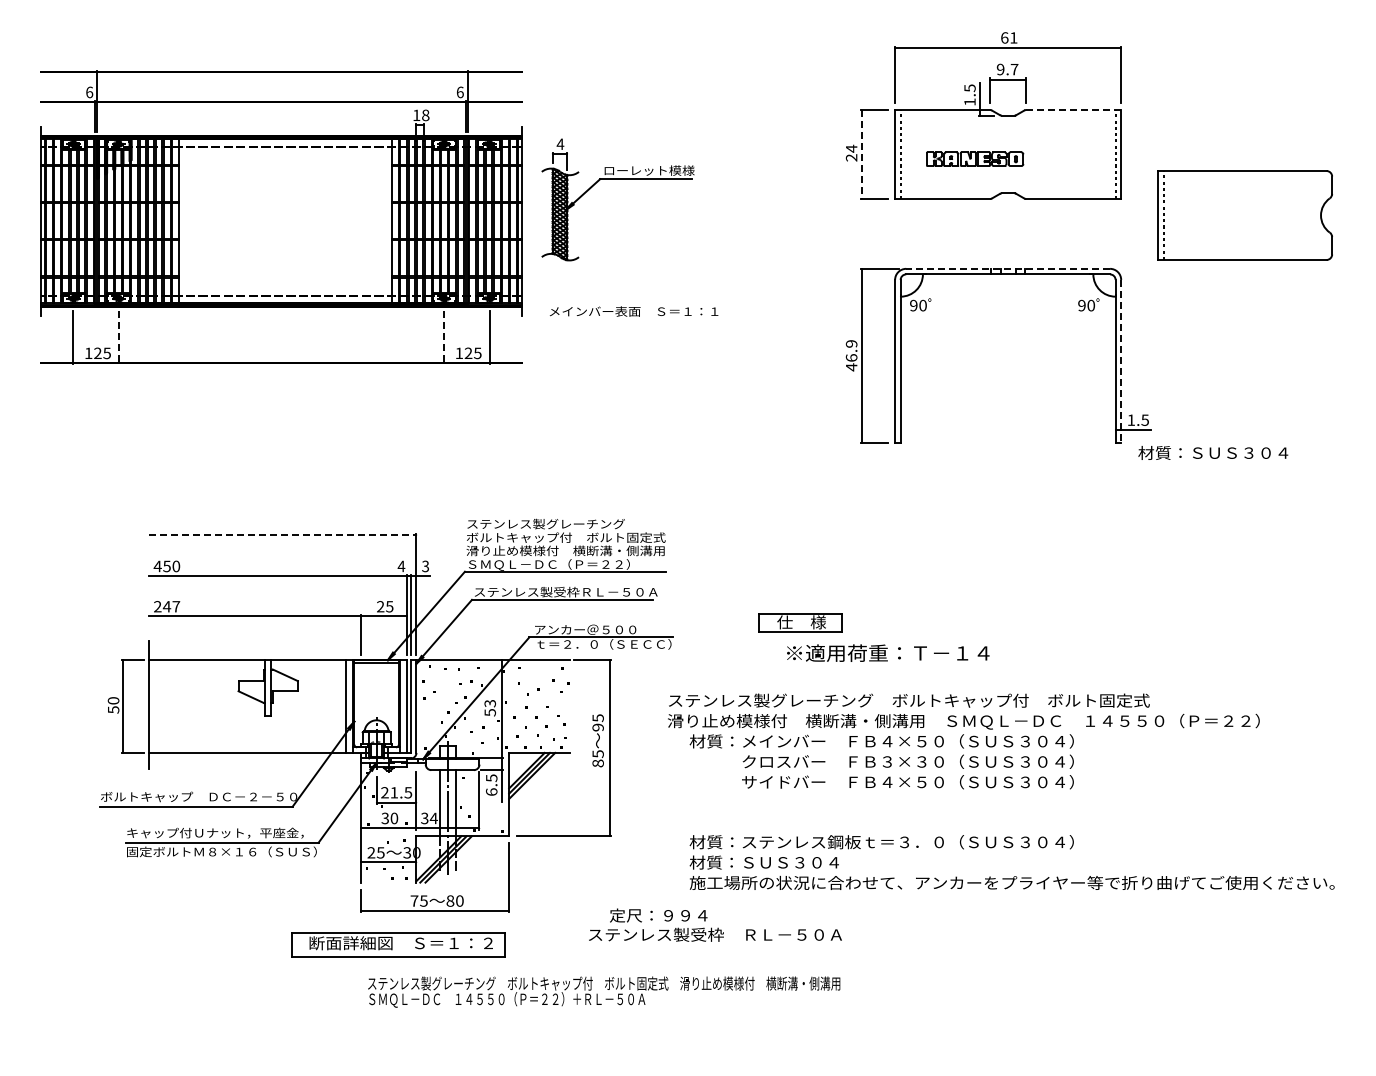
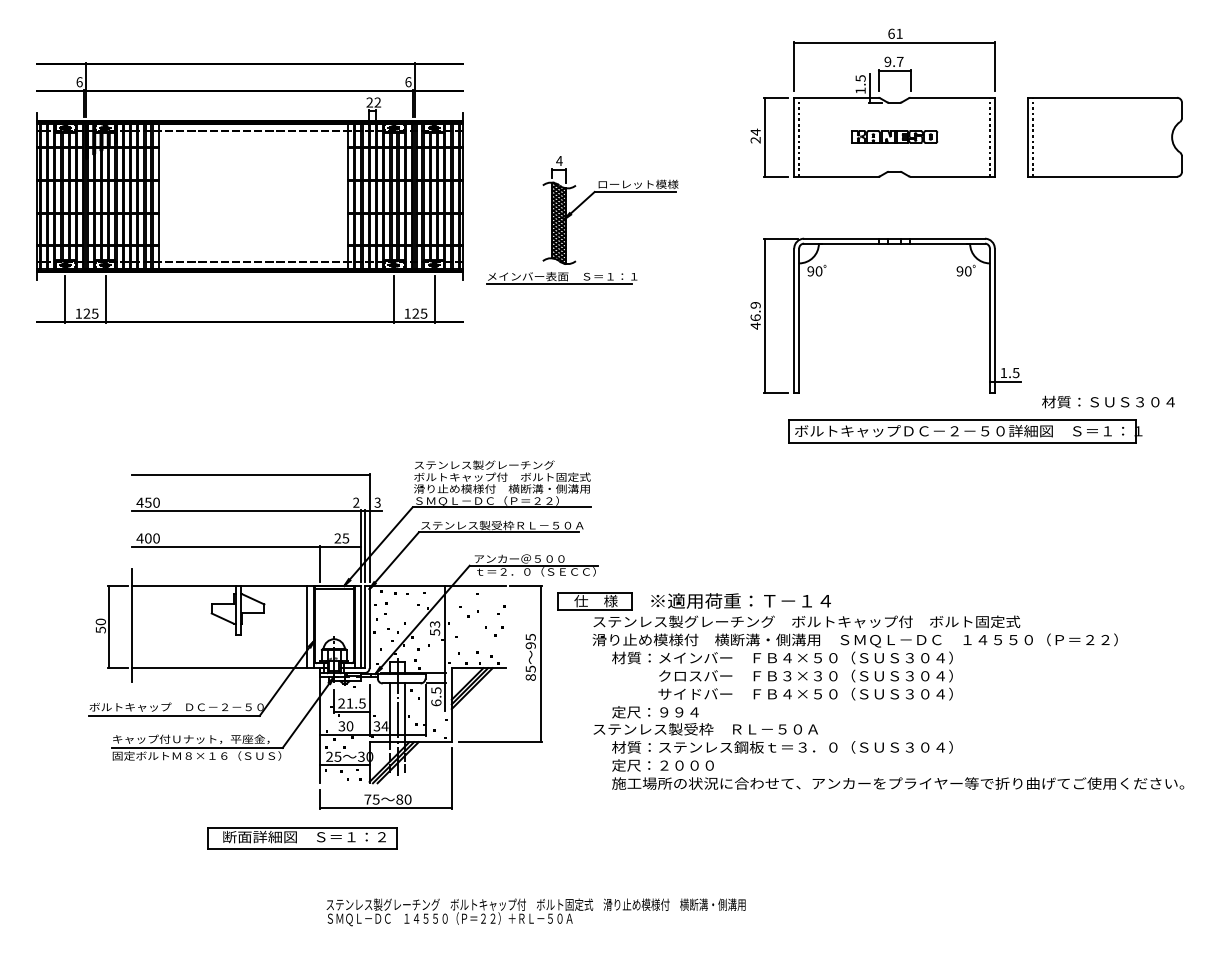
line: (1074, 110) -> (953, 98), dashed -> solid
text: (421, 115) -> (374, 102), 18 -> 22
line: (861, 155) -> (764, 138), dashed -> solid
part: (975, 158) -> (894, 136), moved
part: (617, 179) -> (610, 192), moved
part: (1244, 215) -> (1104, 137), moved
line: (1008, 268) -> (894, 238), dashed -> solid
line: (630, 320) -> (559, 284), added
line: (119, 337) -> (106, 299), dashed -> solid
line: (443, 337) -> (393, 299), dashed -> solid
line: (1121, 361) -> (995, 320), dashed -> solid
text: (1213, 452) -> (1108, 401), moved
part: (1087, 485) -> (964, 430), added
line: (282, 535) -> (250, 475), dashed -> solid
text: (401, 566) -> (356, 502), 4 -> 2
text: (166, 606) -> (147, 538), 247 -> 400
part: (800, 622) -> (594, 601), moved
text: (888, 652) -> (741, 600), moved
text: (763, 862) -> (677, 765), 材質：ＳＵＳ３０４ -> 定尺：２０００
text: (715, 924) -> (705, 720), moved
part: (398, 944) -> (302, 838), moved
text: (604, 991) -> (536, 911), moved

